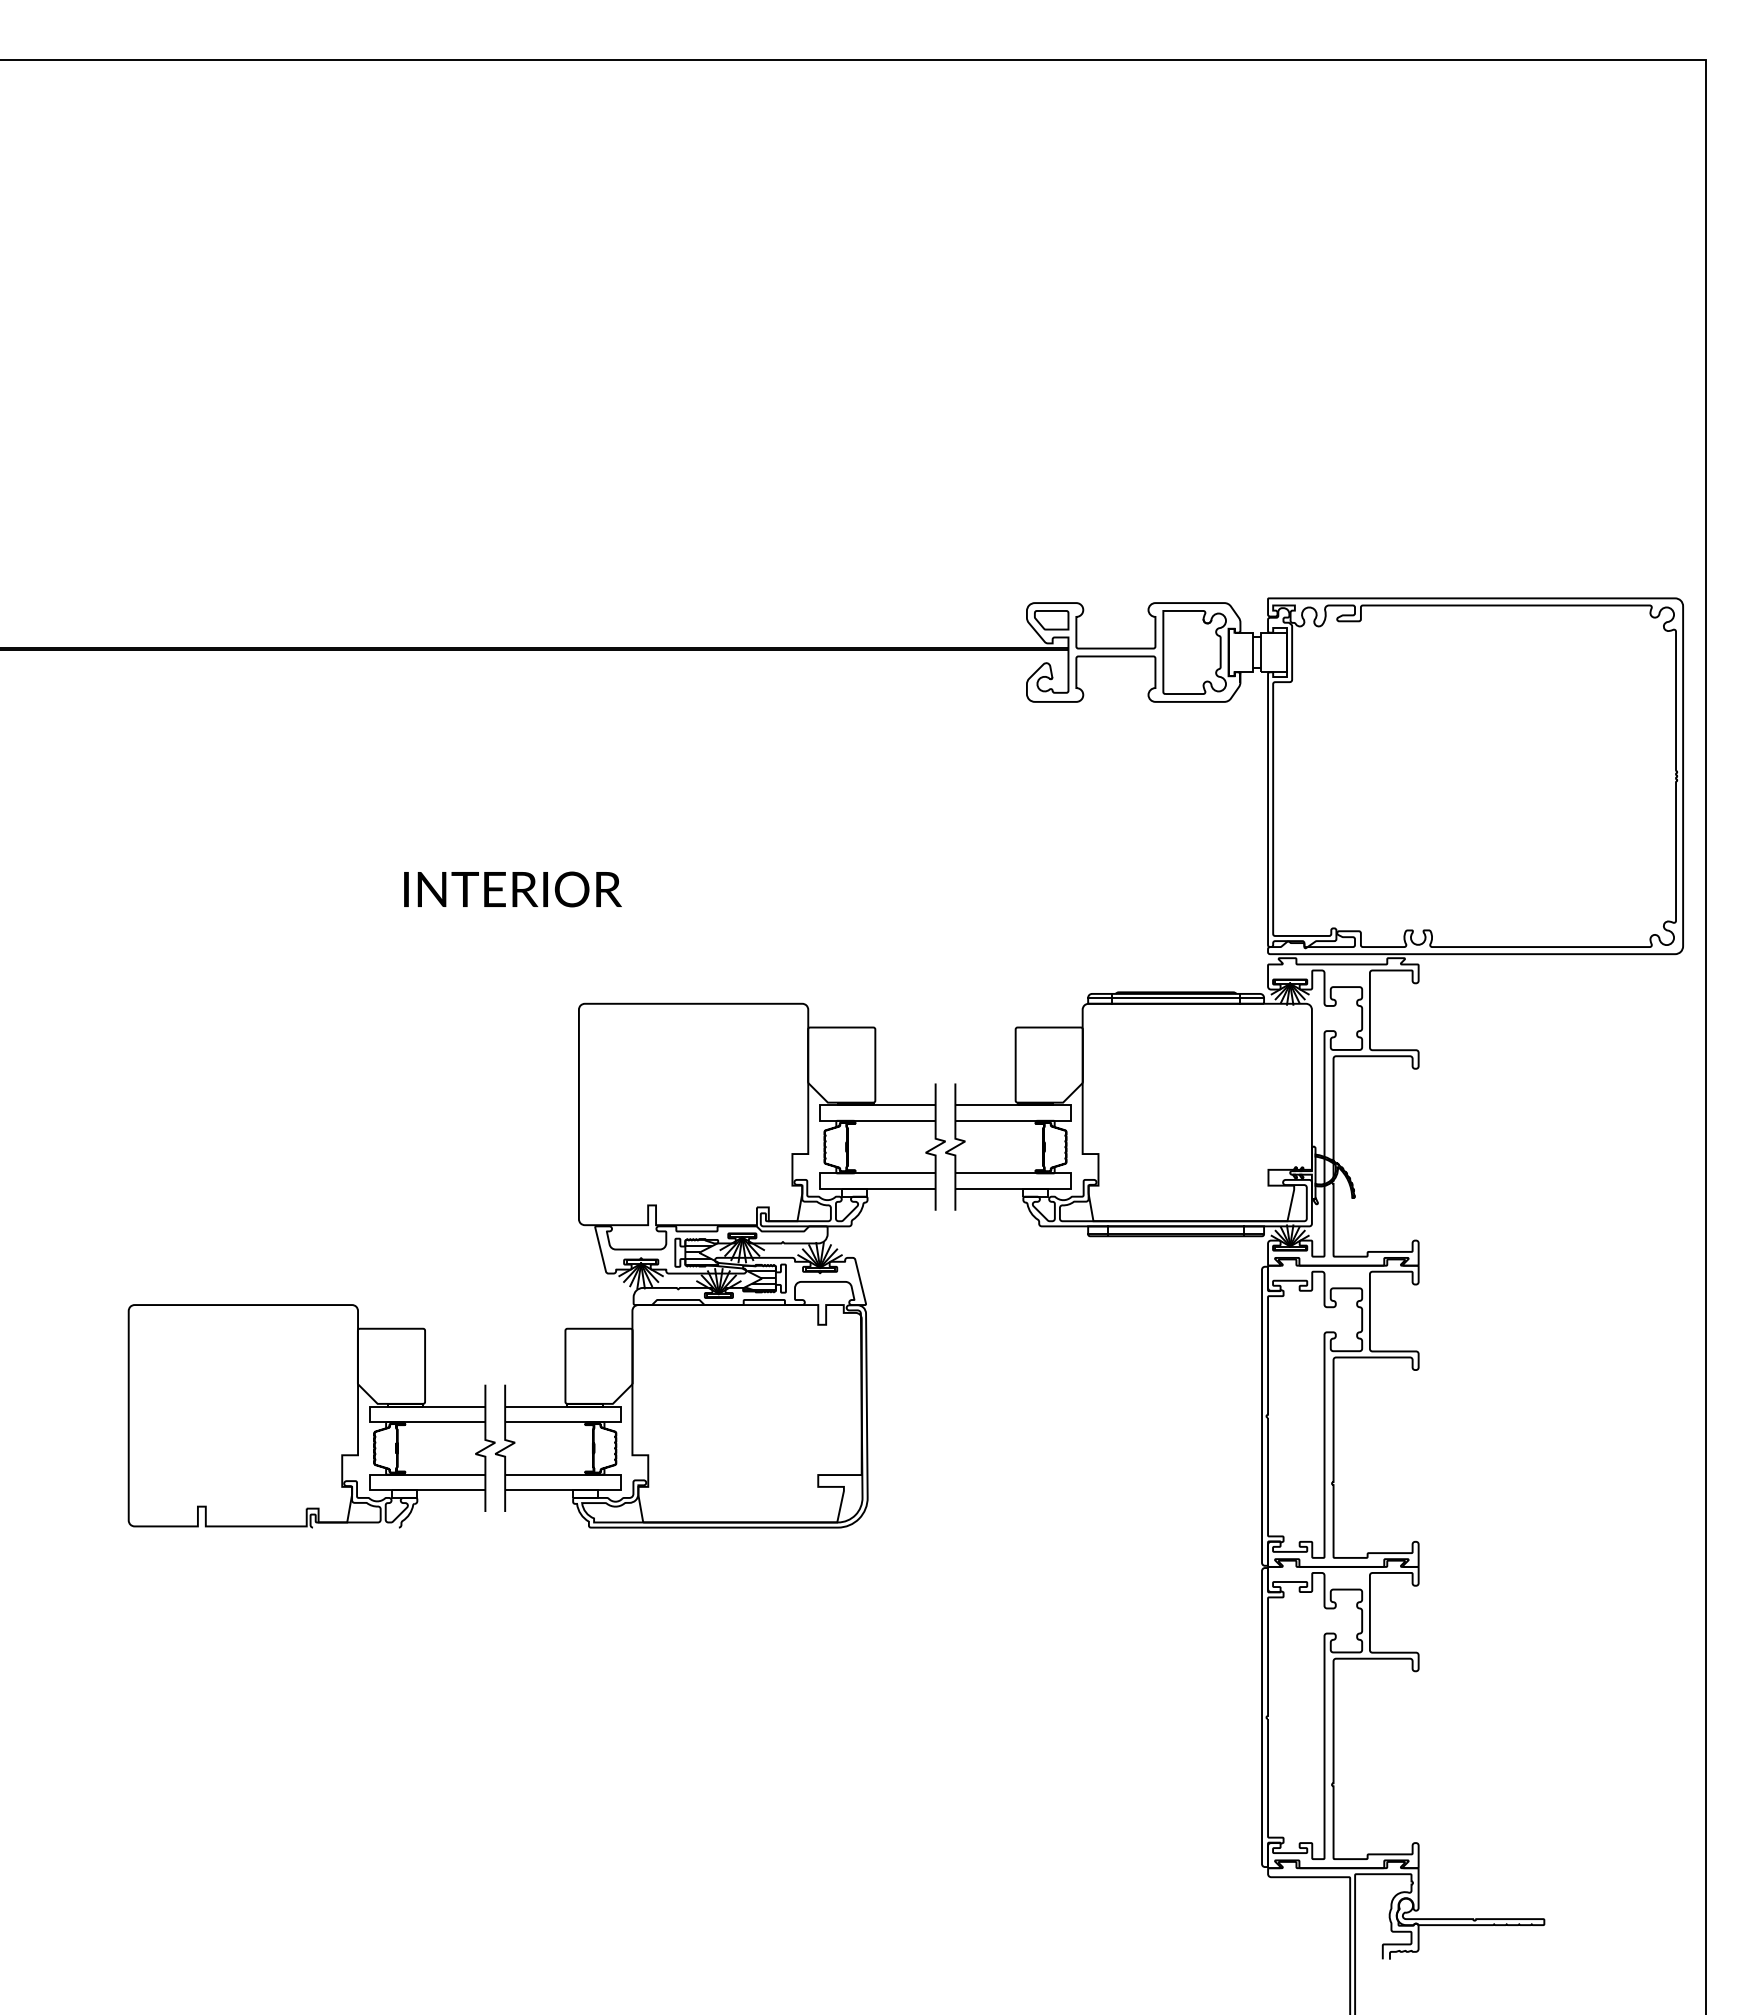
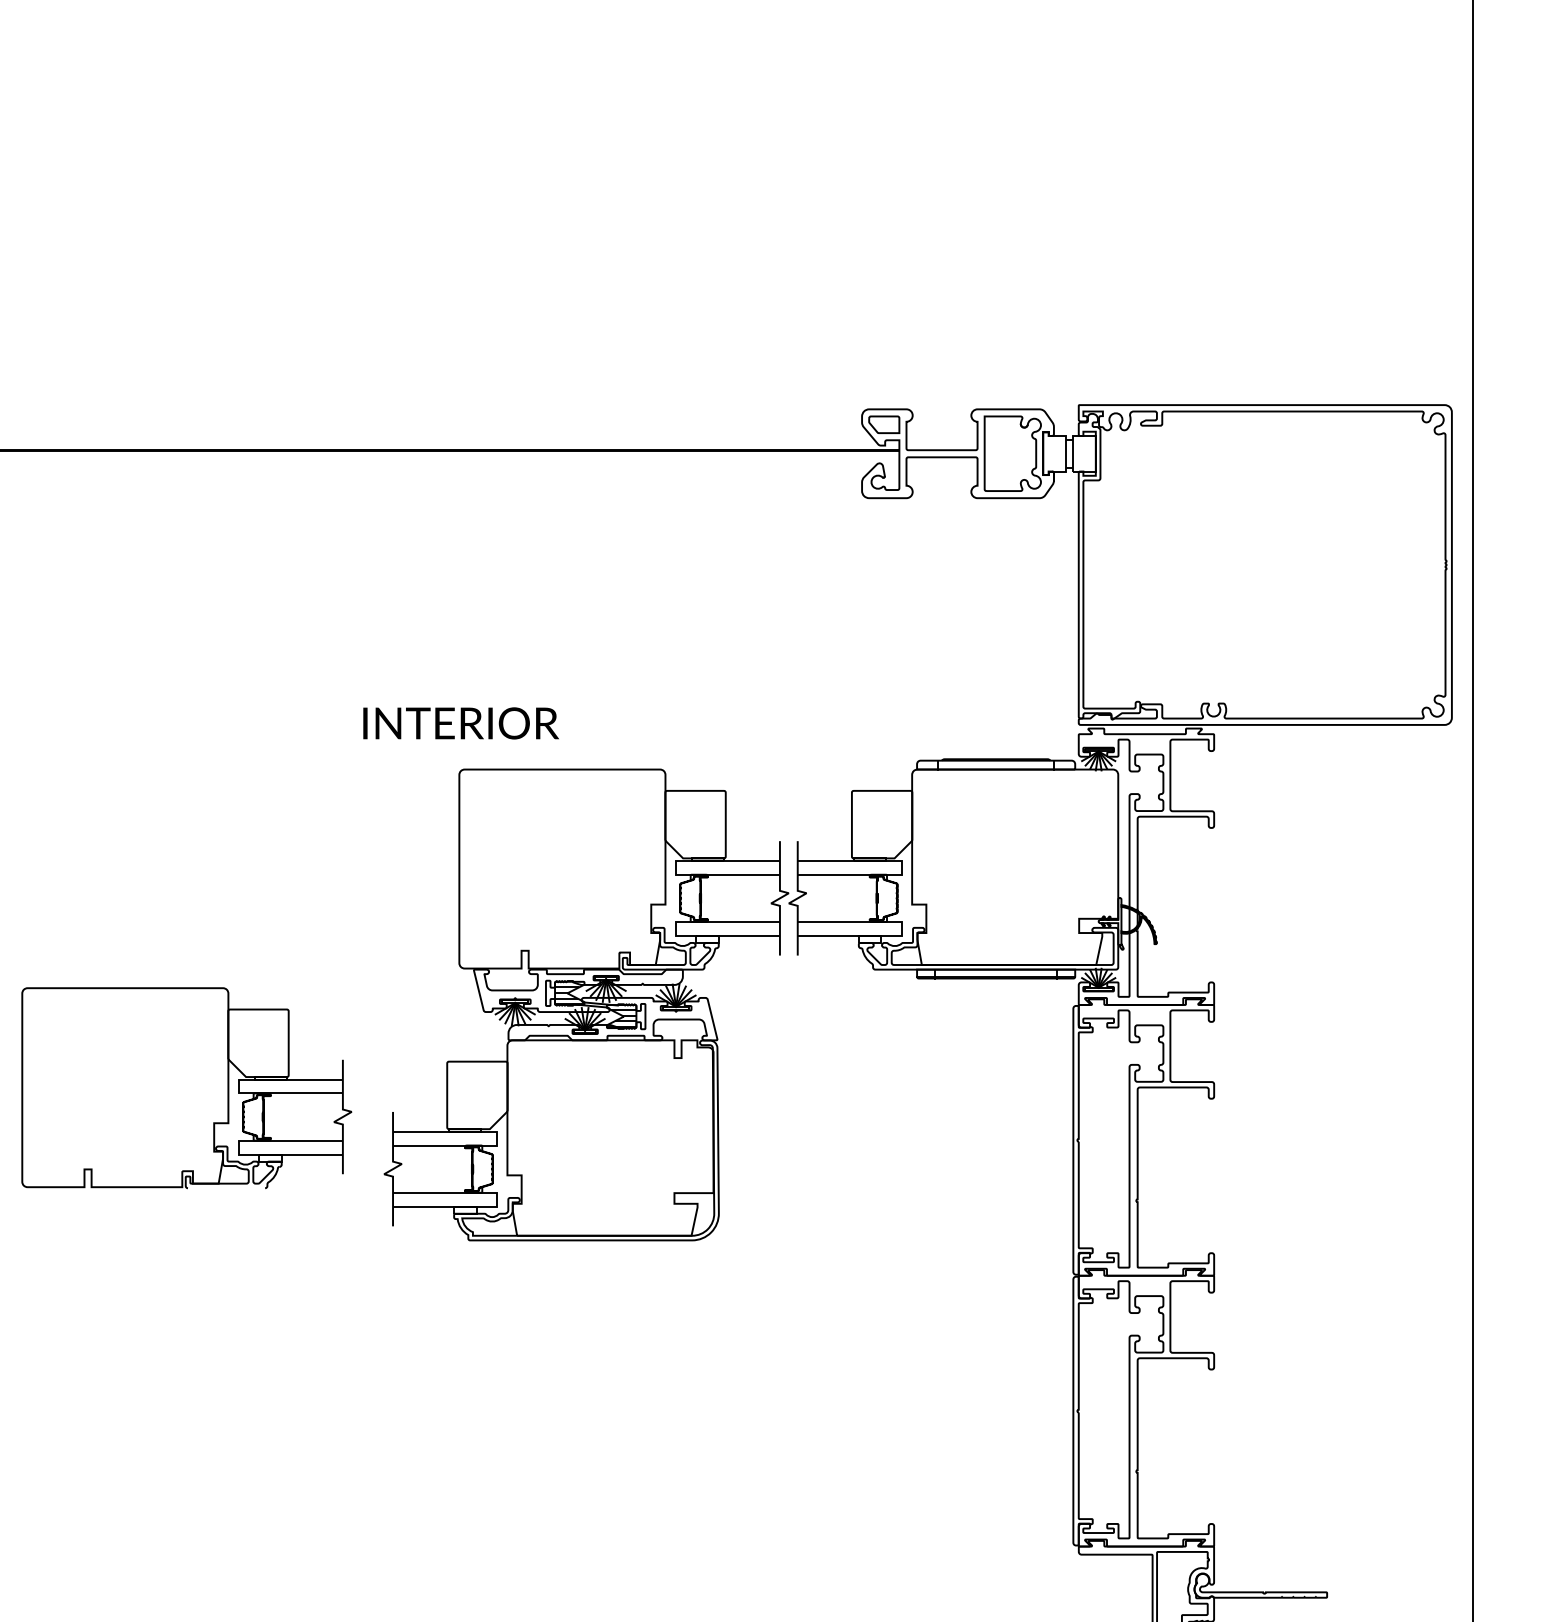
text: (512, 889) -> (460, 723), moved
line: (1176, 997) -> (996, 763), removed
part: (311, 1416) -> (186, 1088), moved

